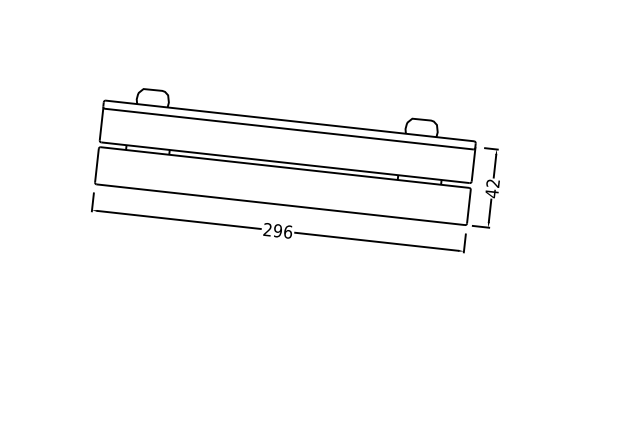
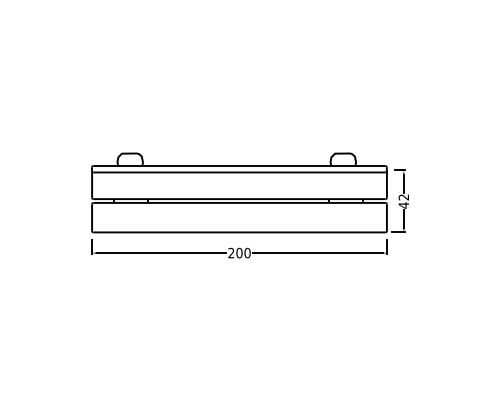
text: (283, 230) -> (243, 252), 296 -> 200

